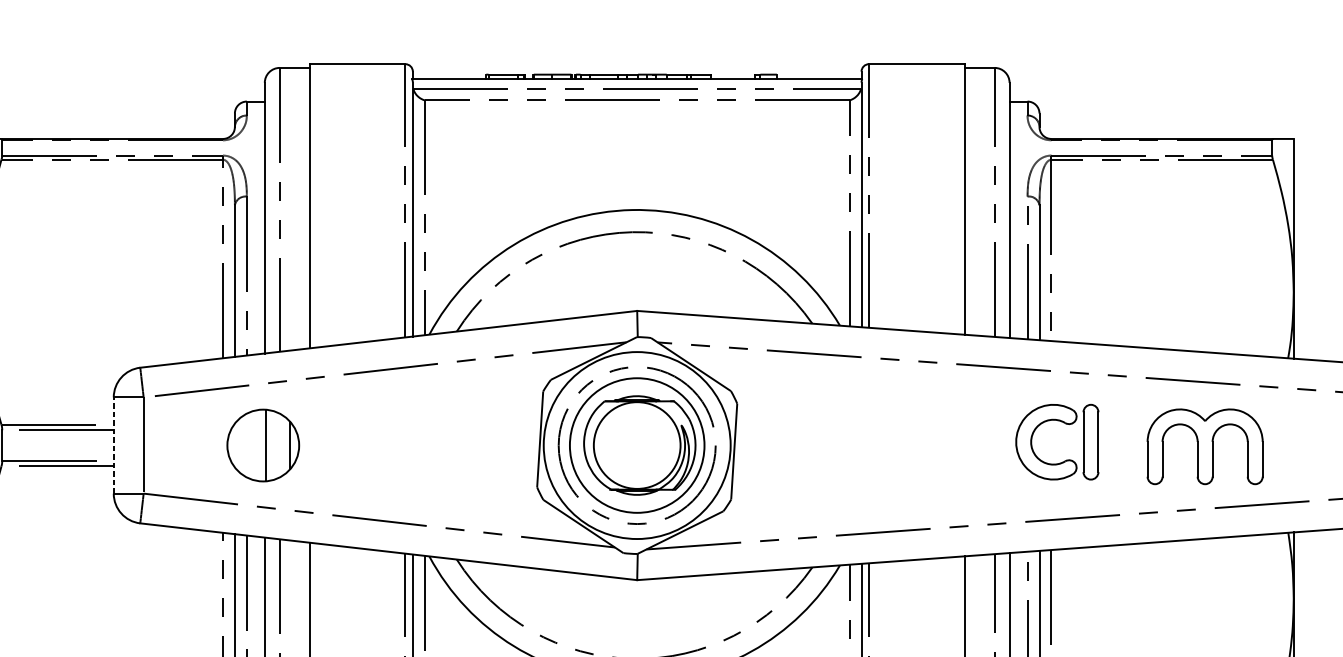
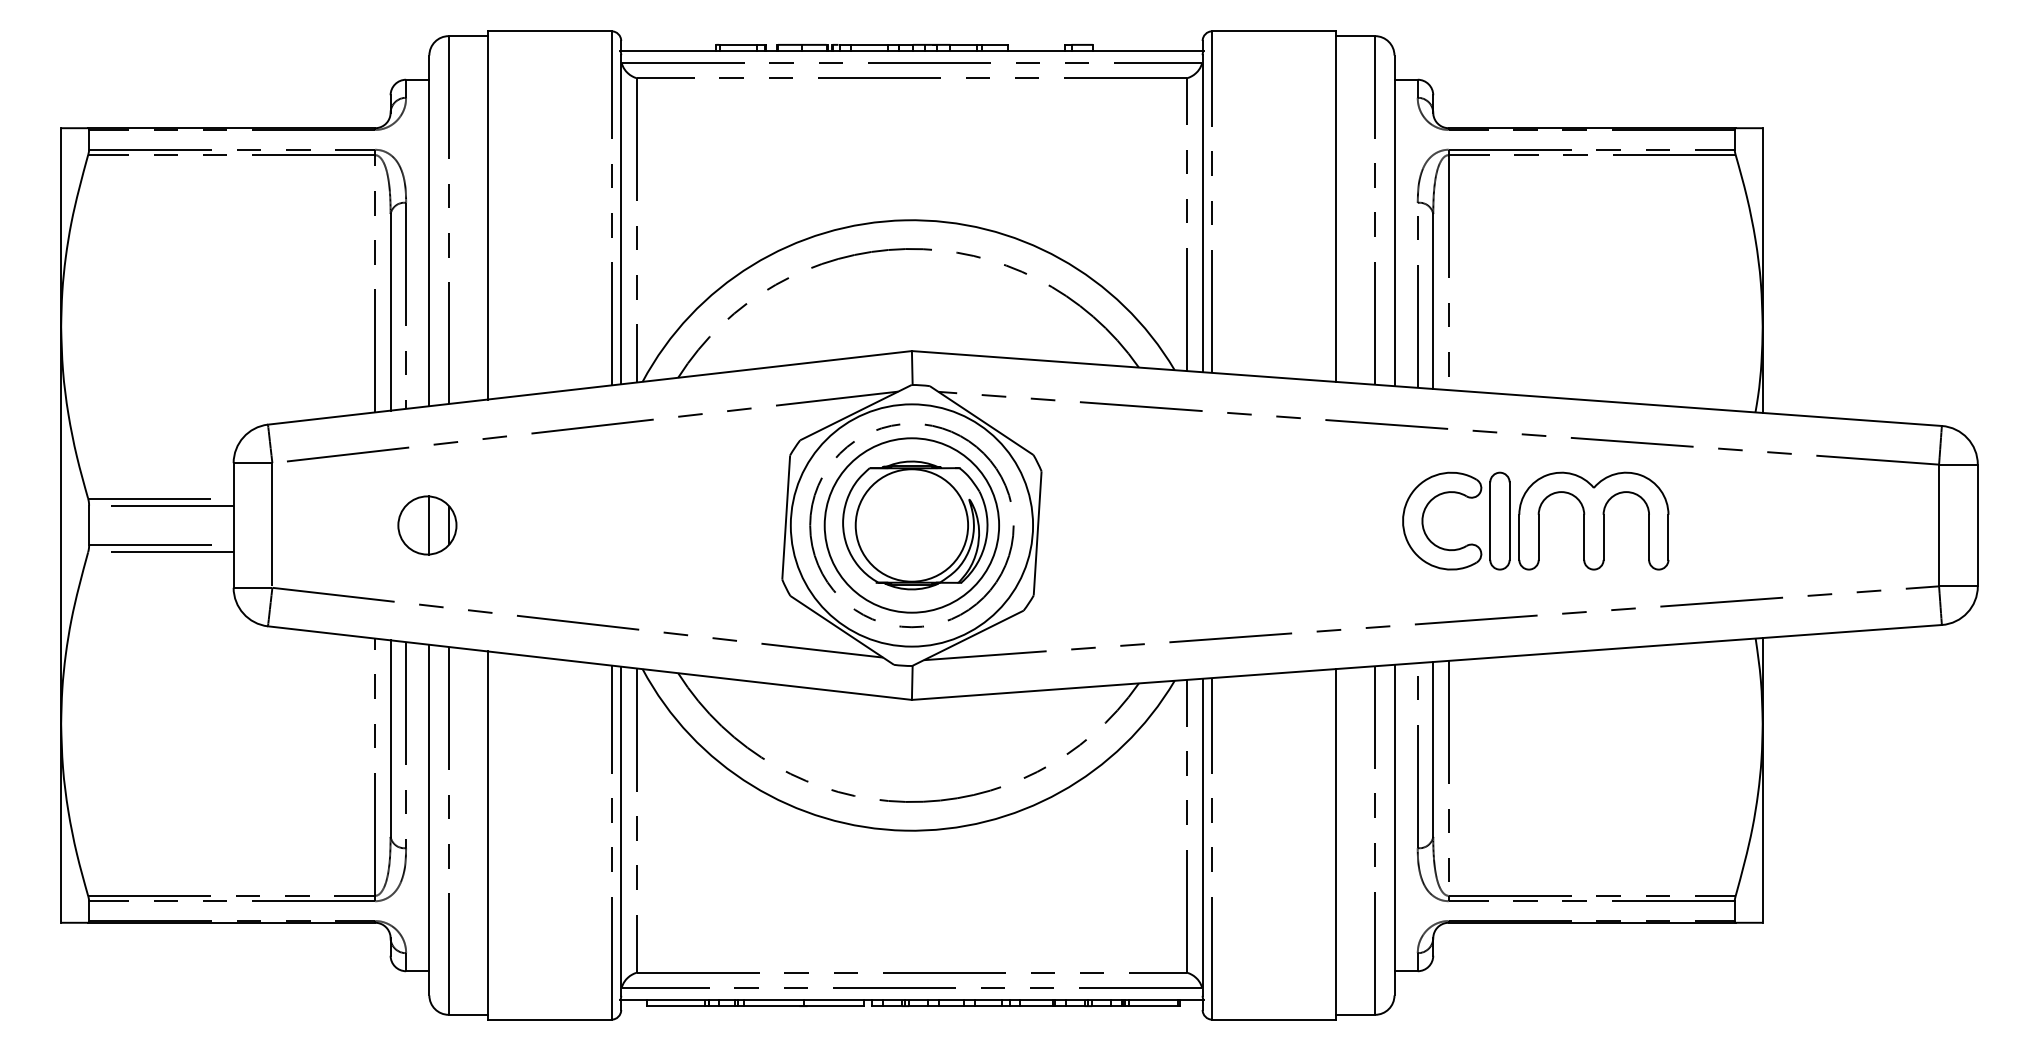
line: (113, 445) -> (233, 525), dashed -> solid
part: (263, 445) -> (427, 525), size x0.62
part: (1204, 446) -> (1593, 520), moved

